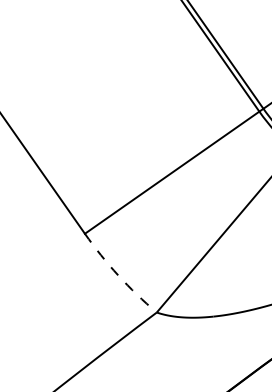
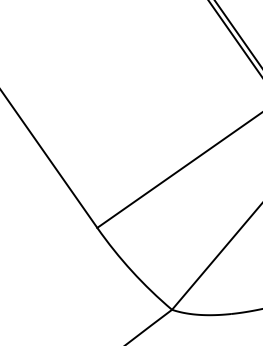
arc: (118, 275) -> (132, 271), dashed -> solid

